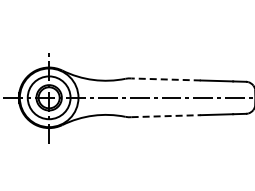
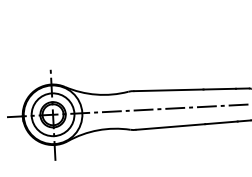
line: (166, 79) -> (169, 90), dashed -> solid
line: (166, 116) -> (171, 127), dashed -> solid

